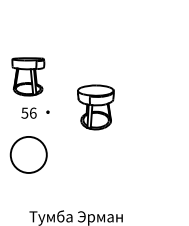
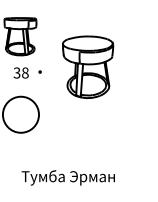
part: (95, 107) -> (87, 67), size x1.4
text: (29, 112) -> (21, 72), 56 -> 38

